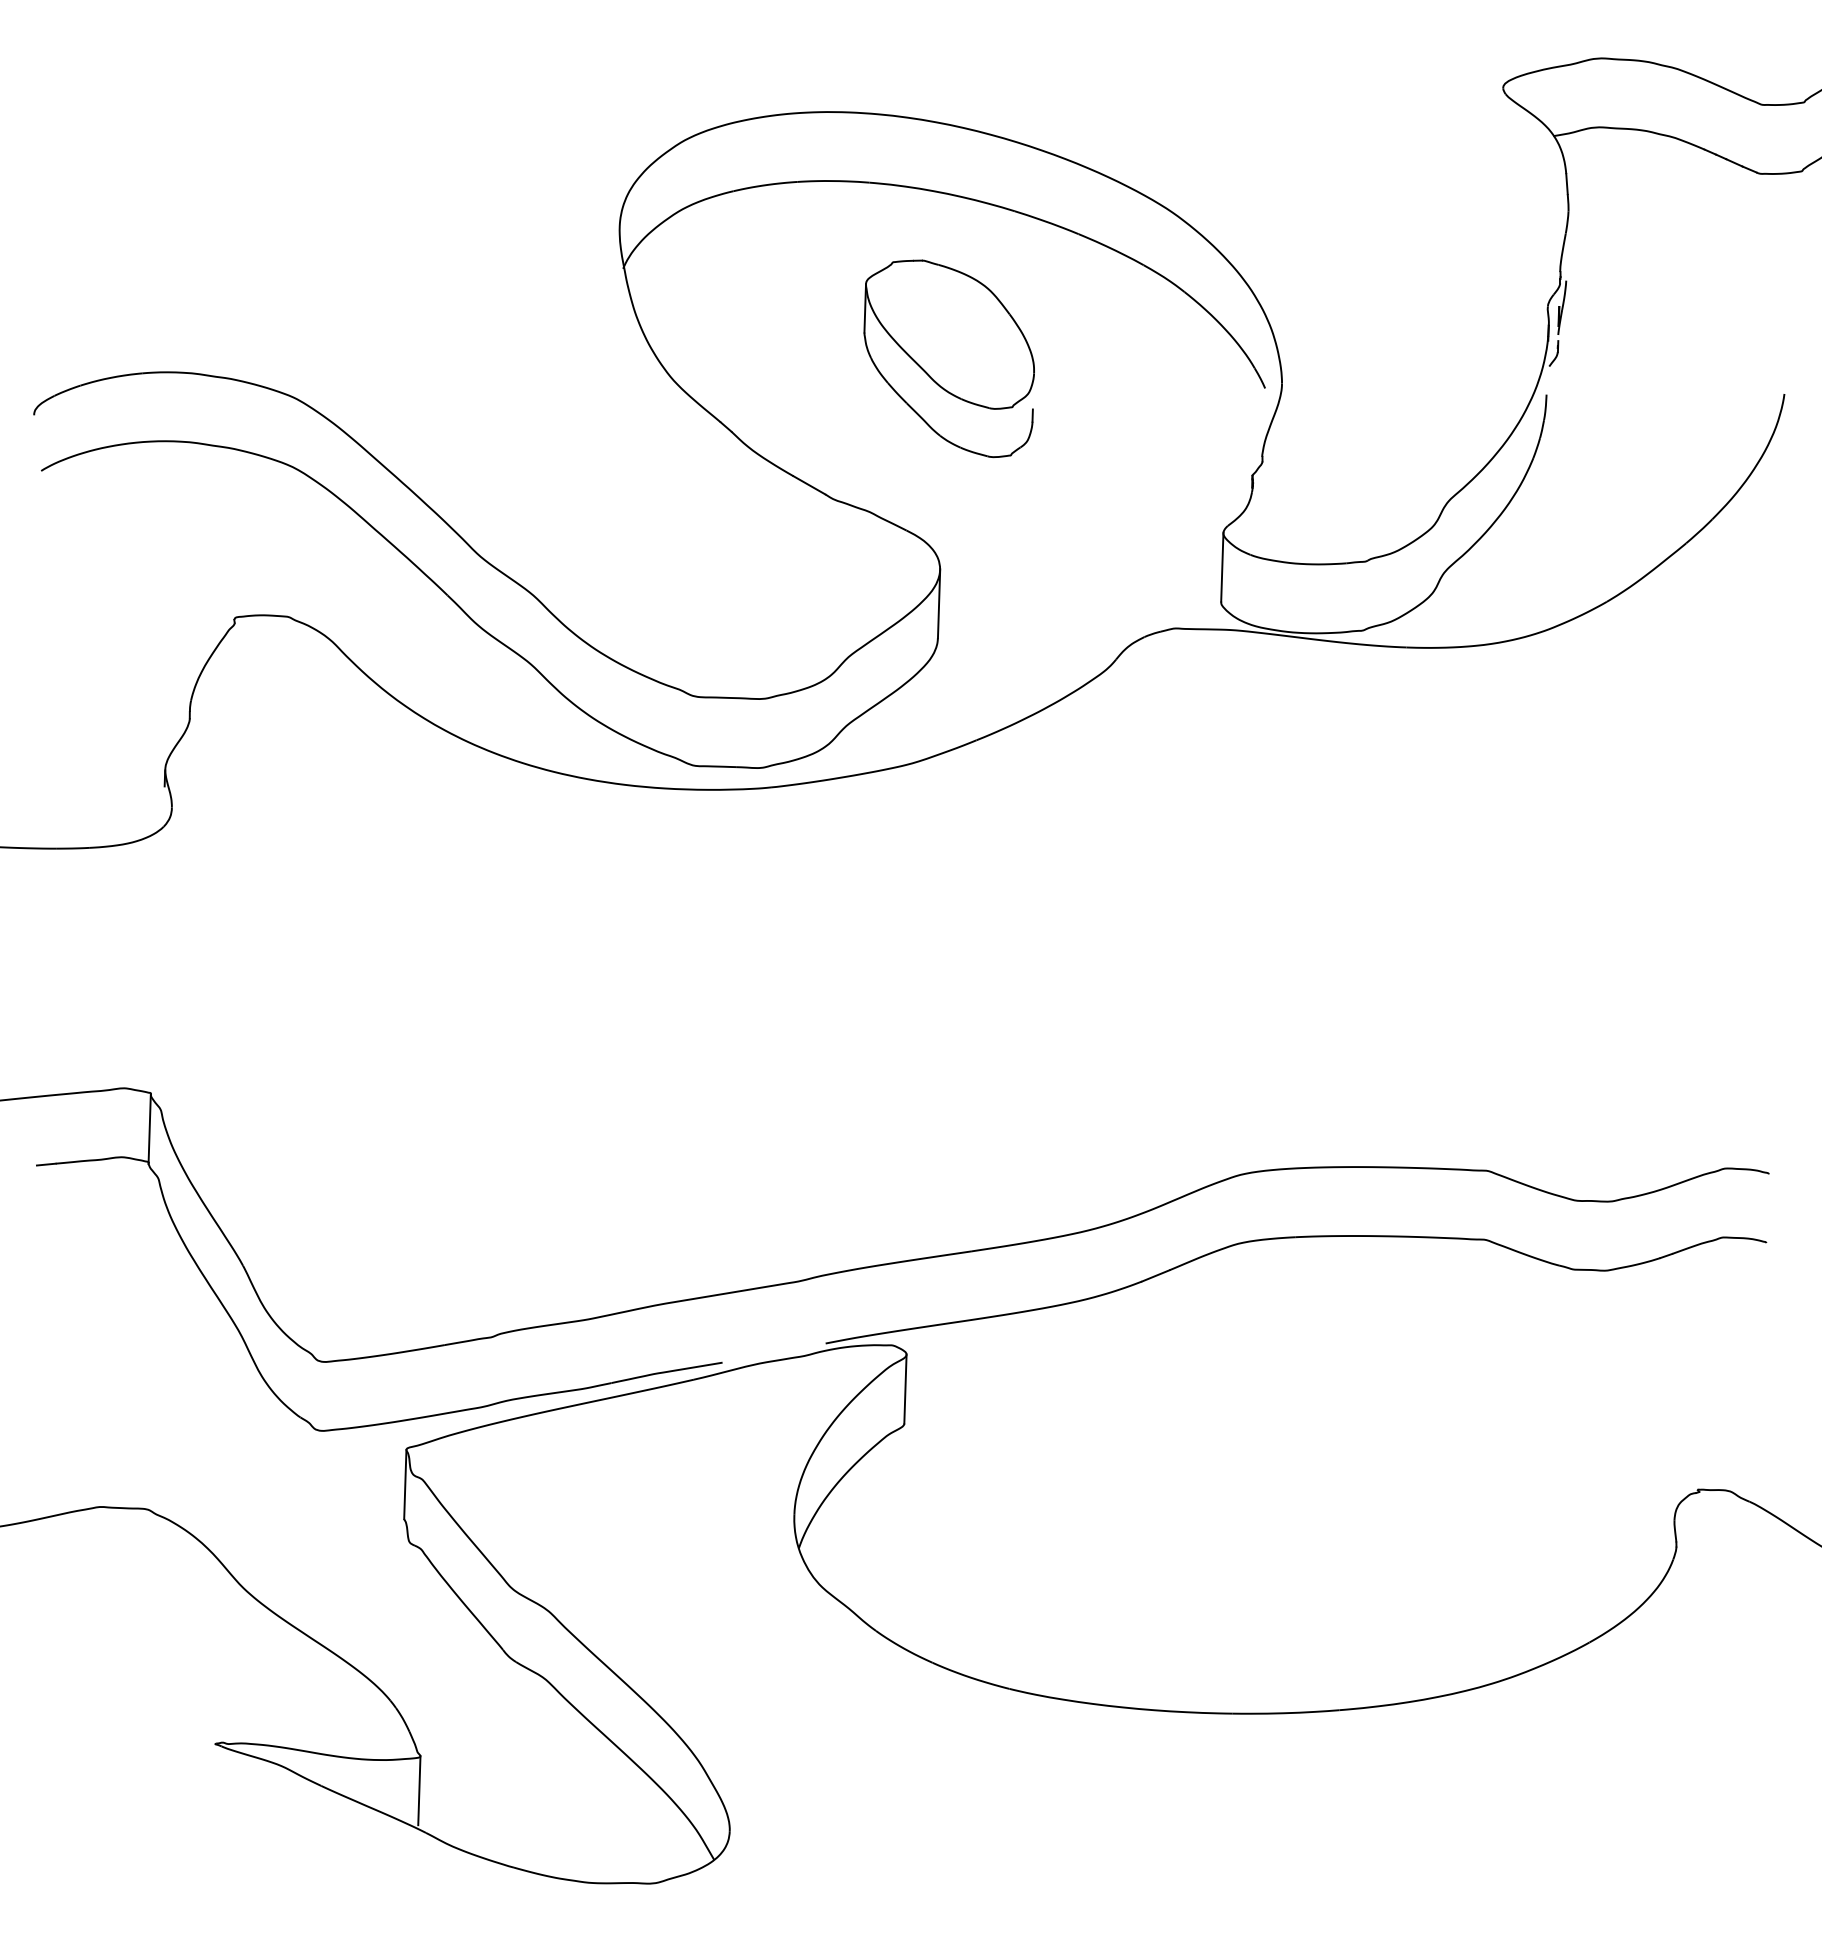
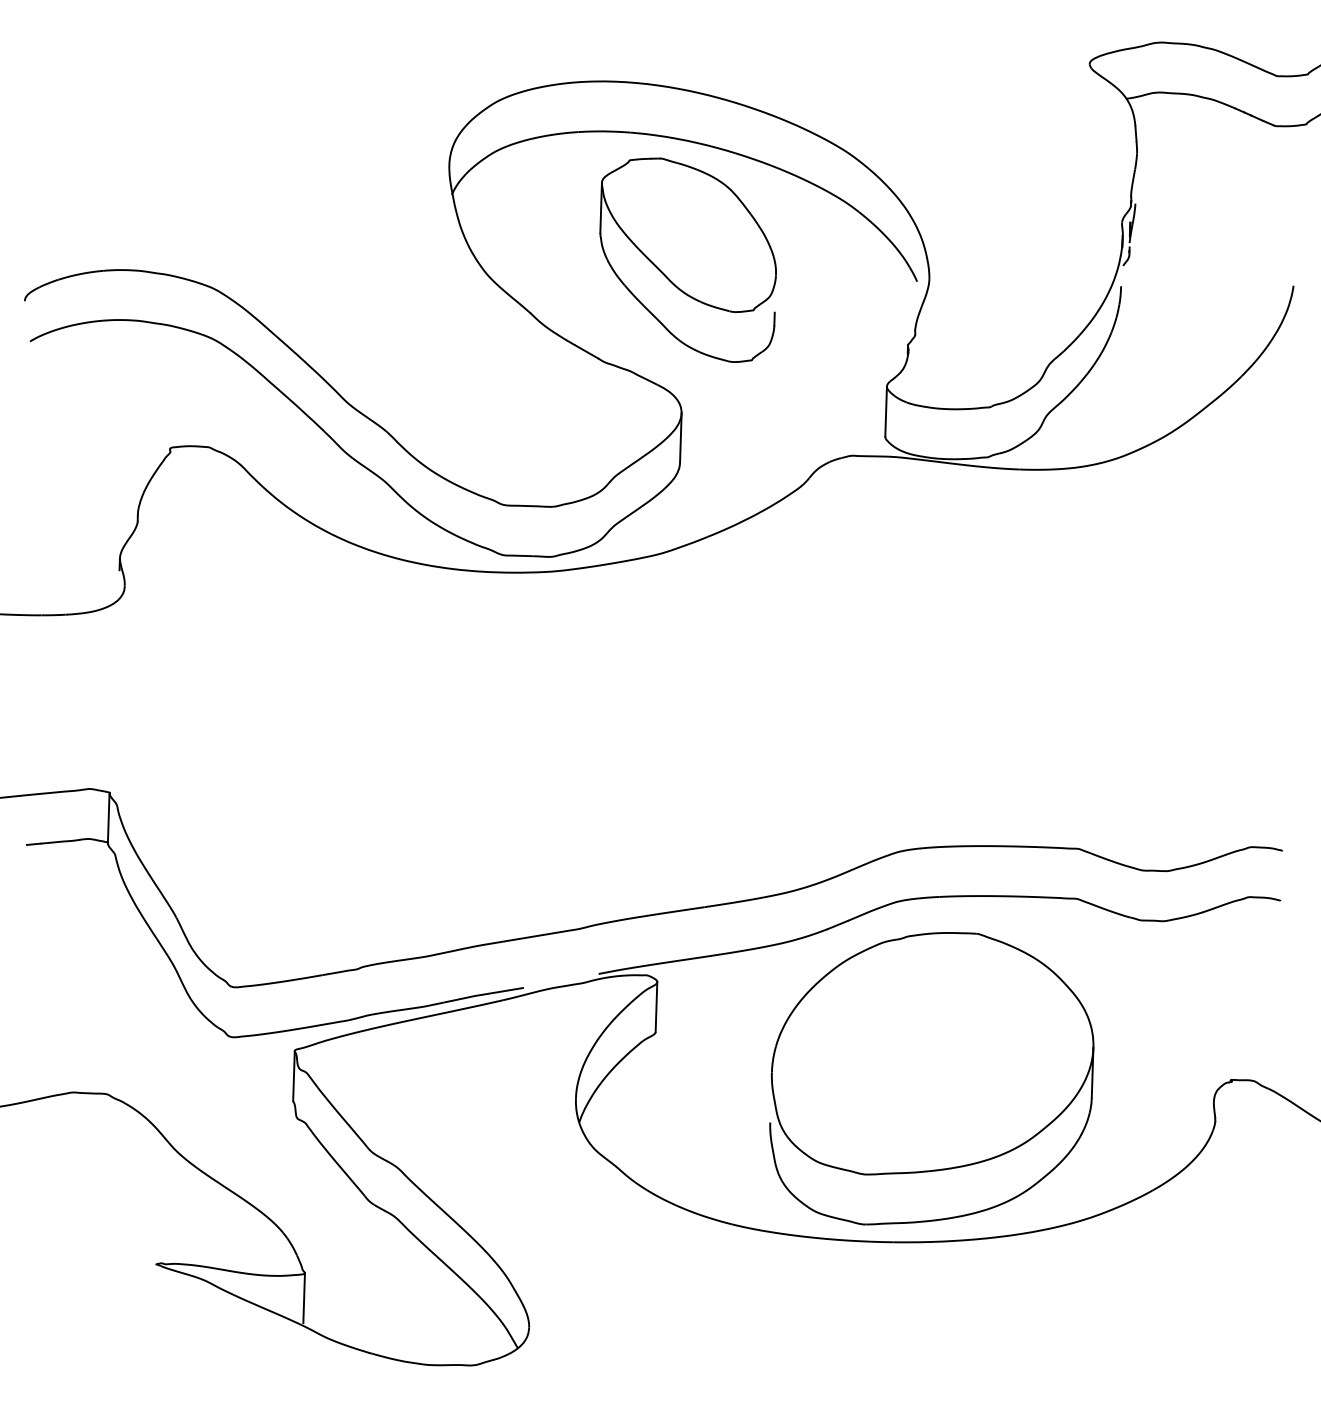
part: (949, 358) -> (688, 260), size x1.43
part: (1285, 1488) -> (931, 1079), added

